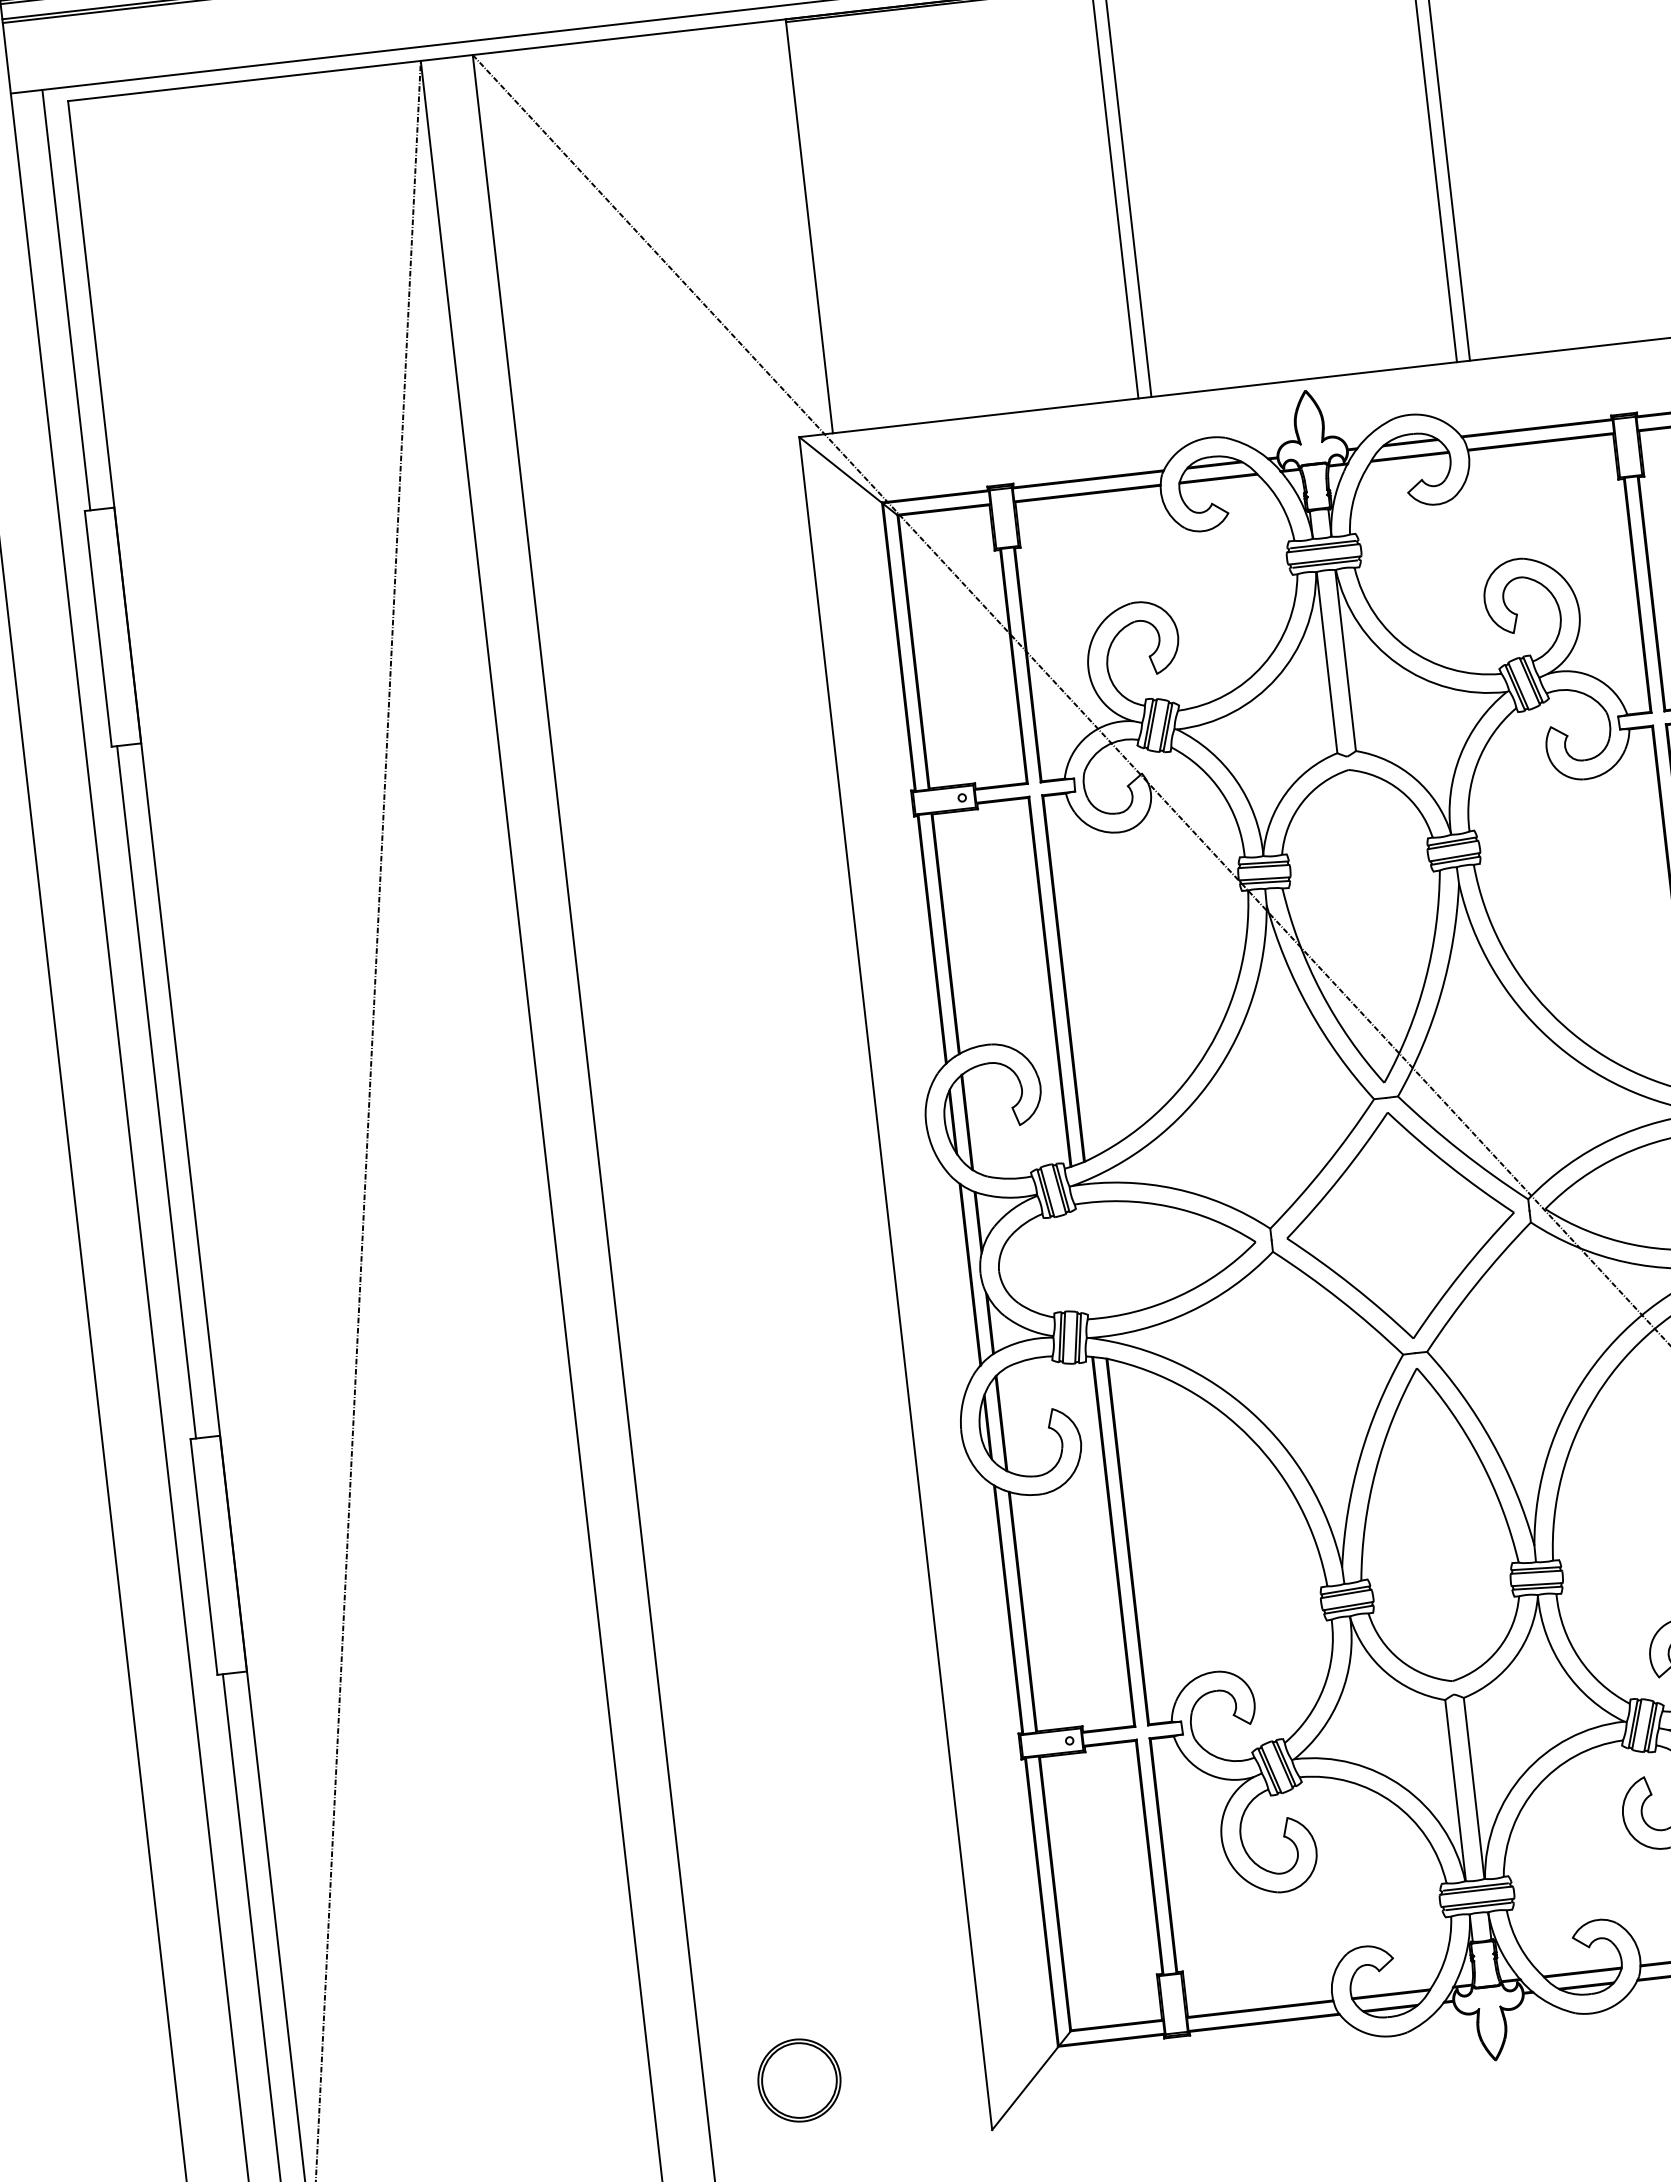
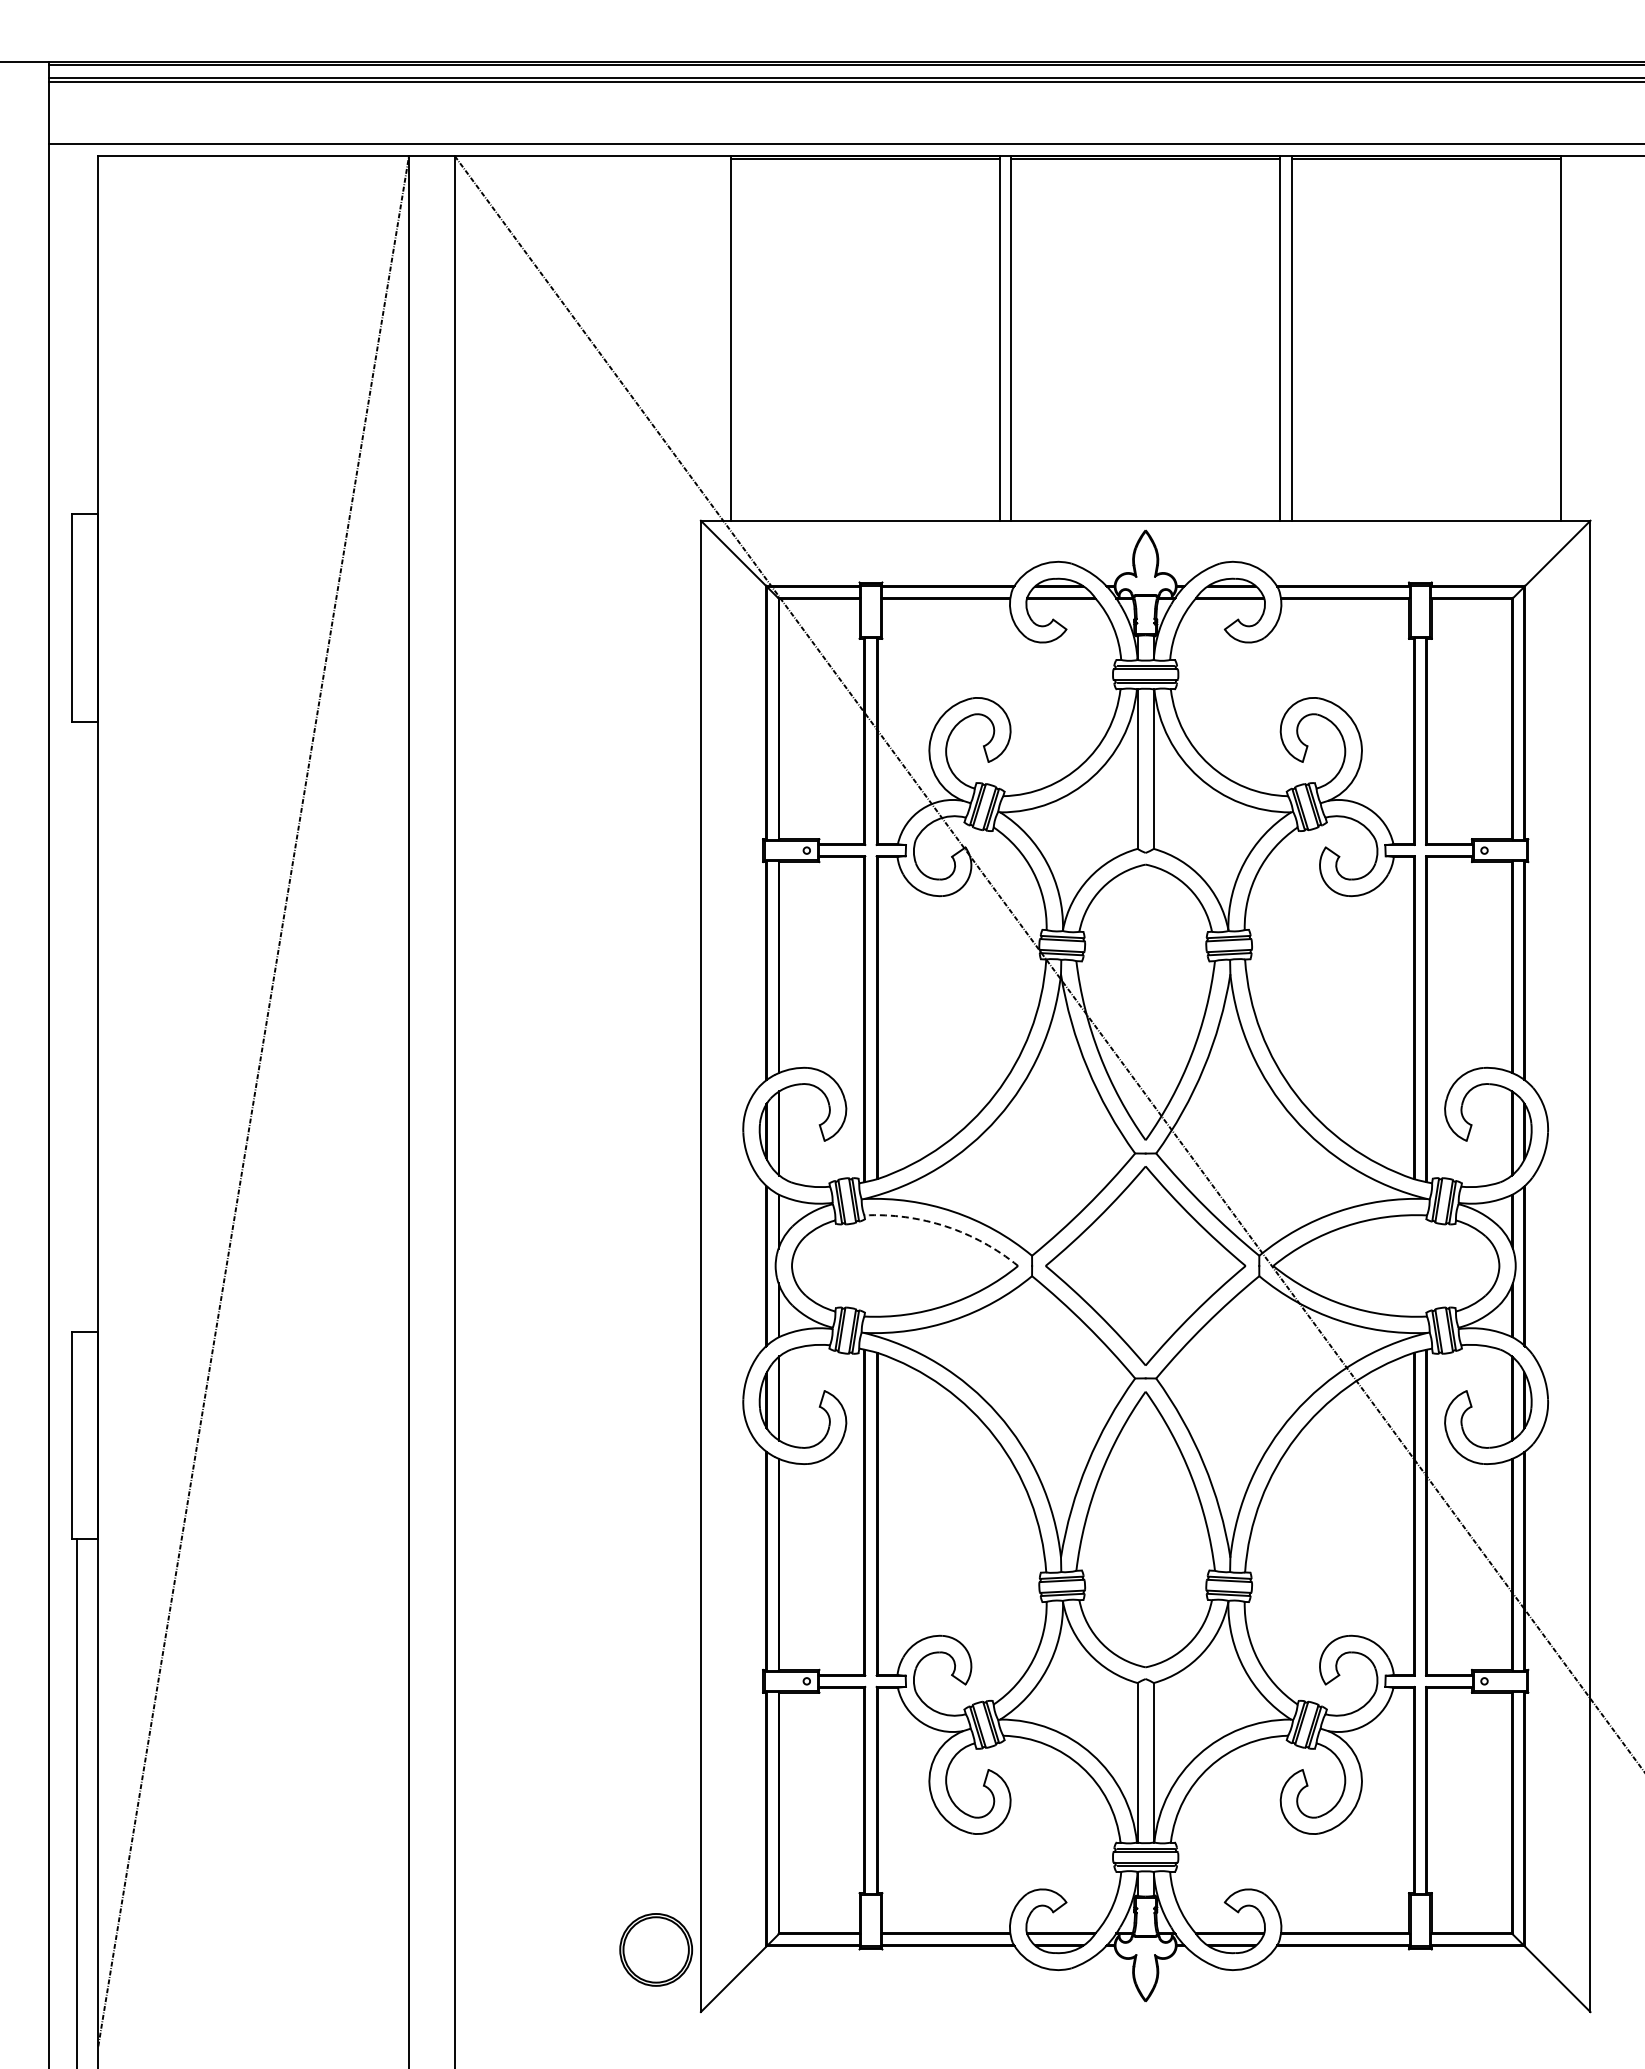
line: (66, 299) -> (77, 328), removed
line: (157, 1091) -> (77, 1026), removed
arc: (1168, 1206) -> (945, 1226), solid -> dashed
part: (799, 2080) -> (656, 1949), moved

